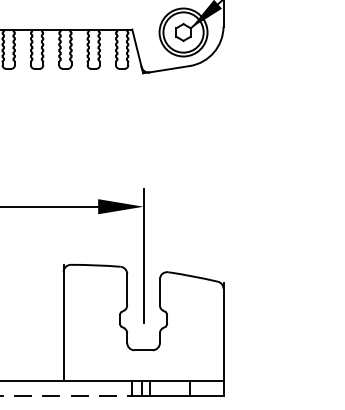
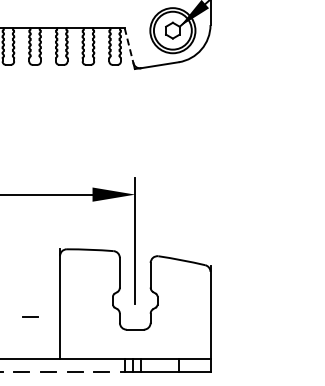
line: (137, 49) -> (129, 46), solid -> dashed
line: (32, 336) -> (30, 316), added

